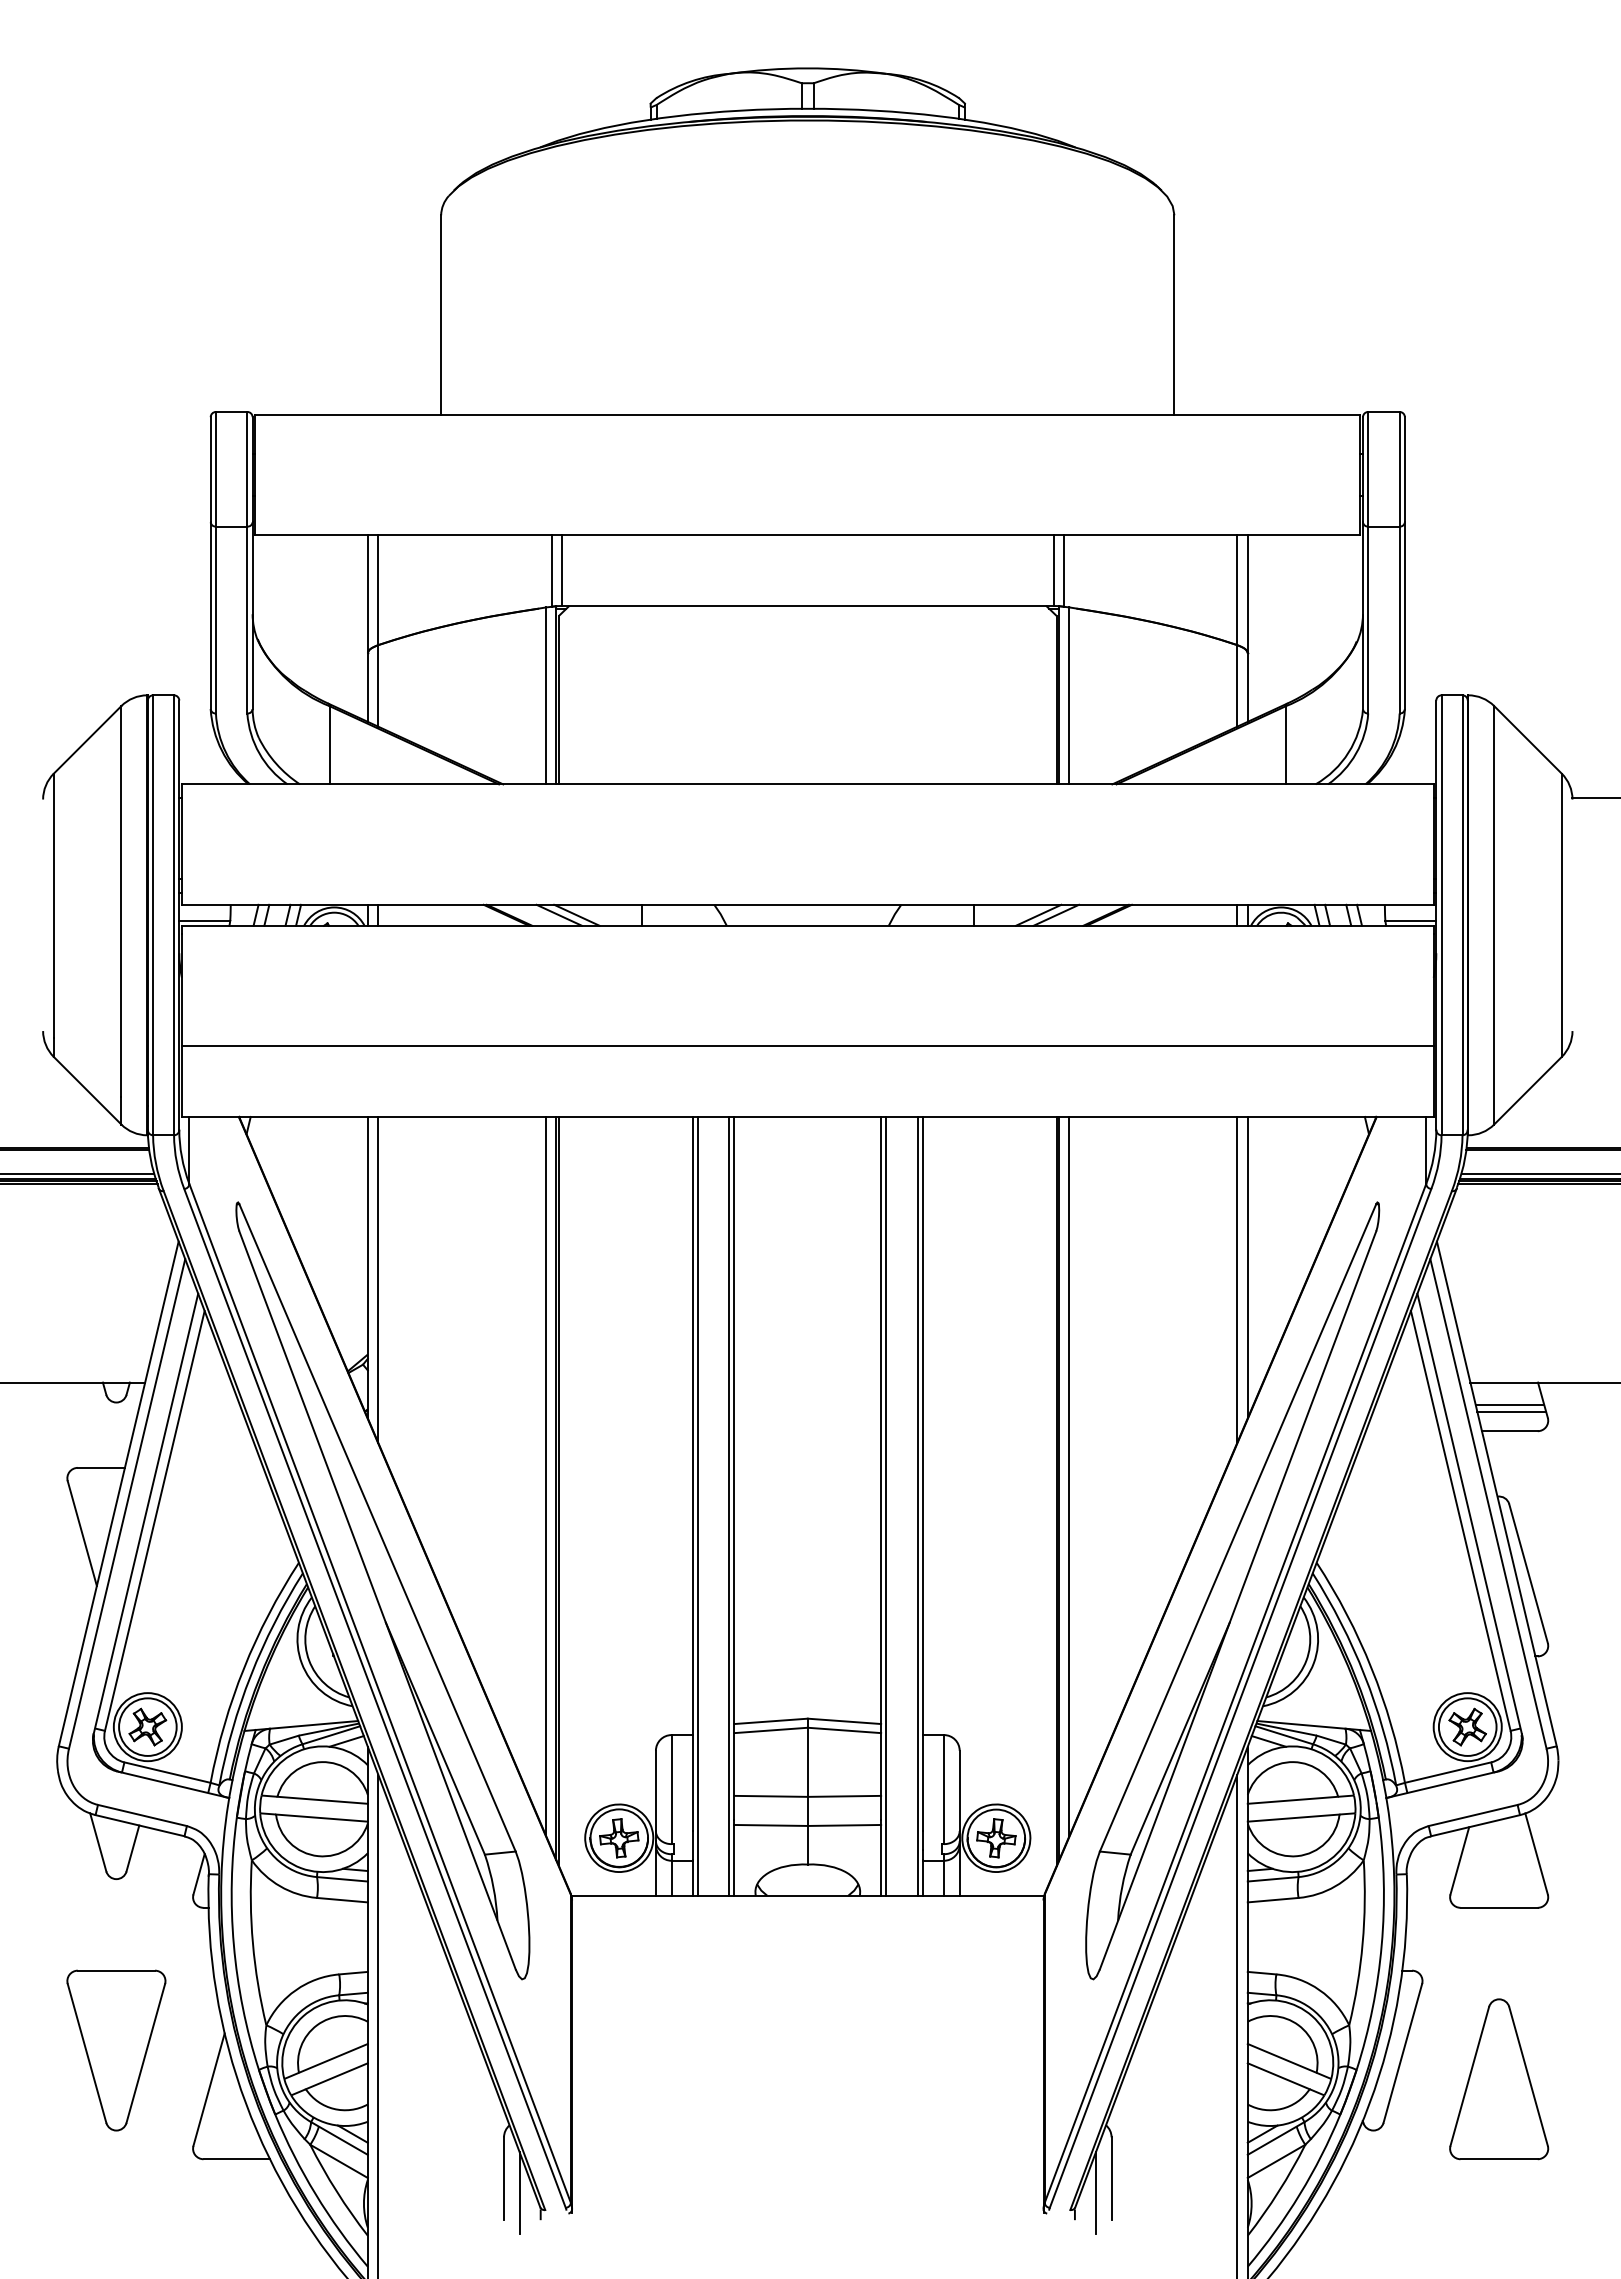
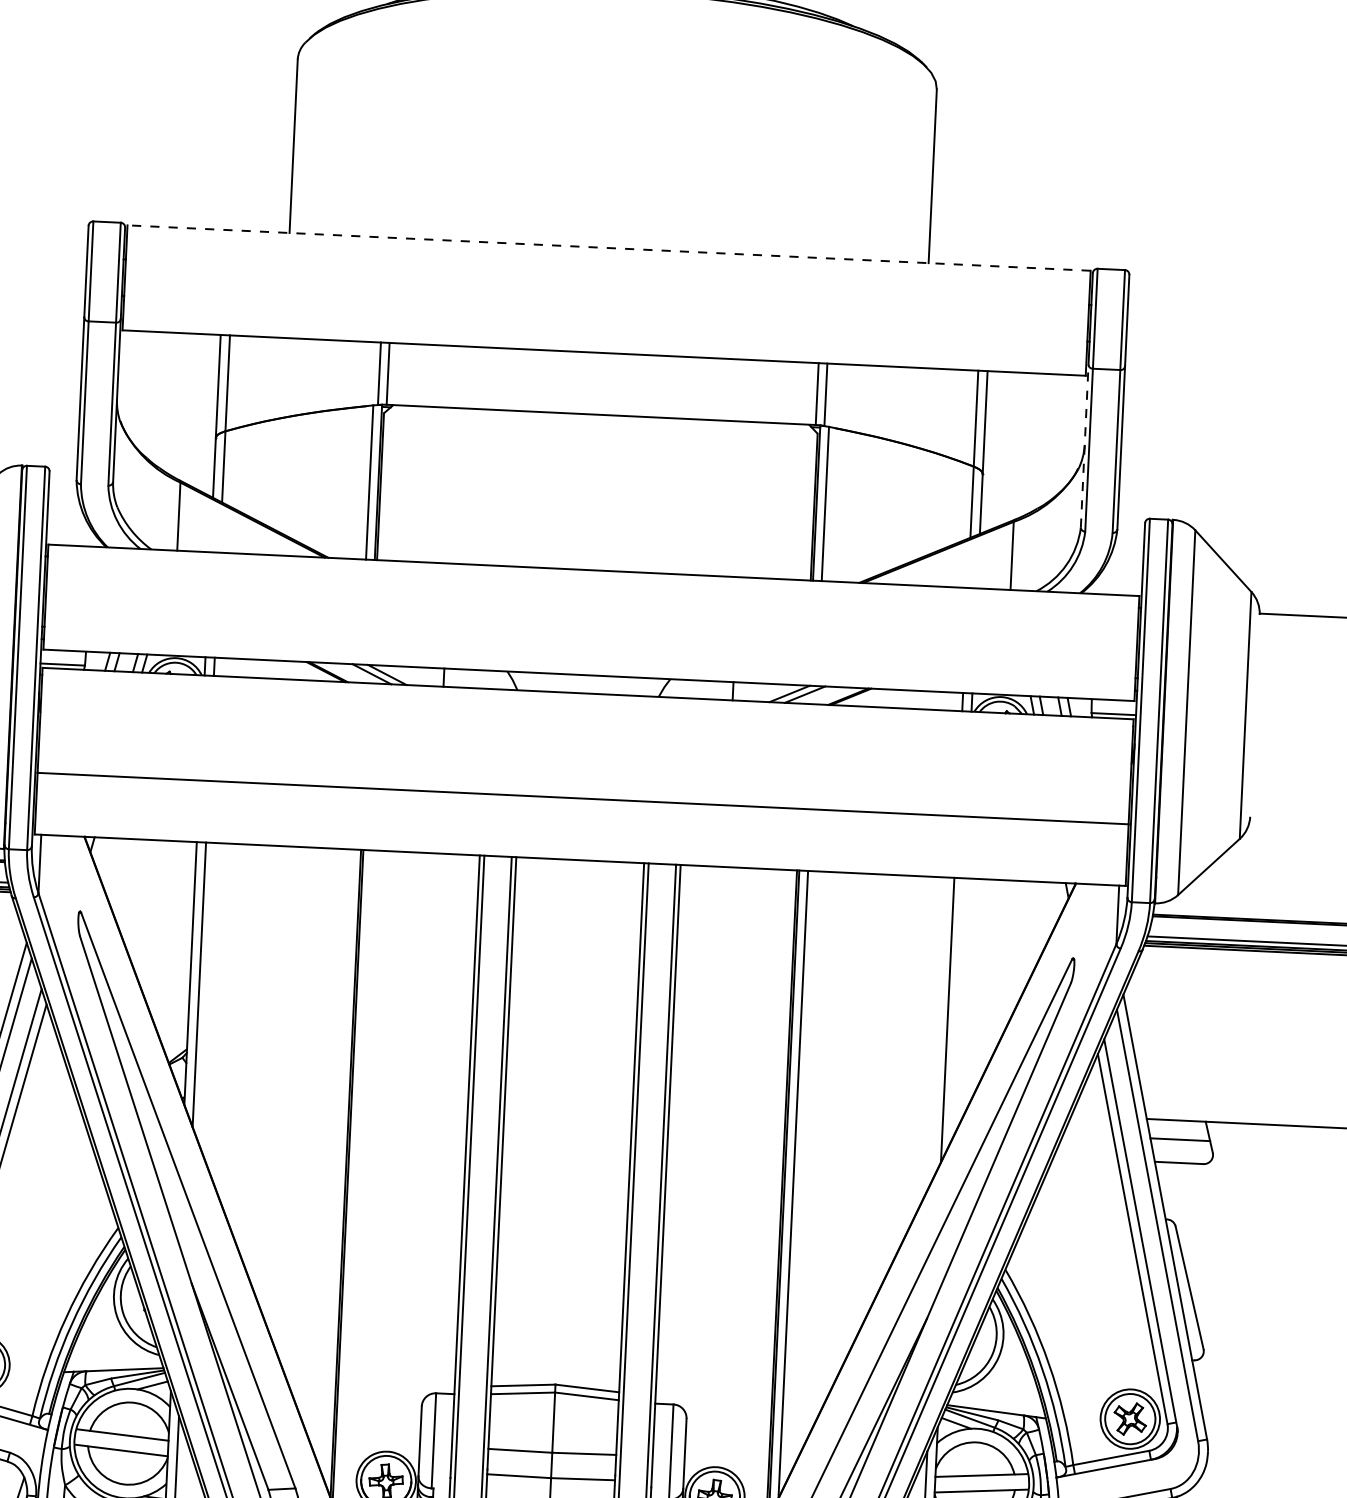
line: (807, 414) -> (608, 247), solid -> dashed
line: (1362, 615) -> (1084, 445), solid -> dashed
line: (1247, 1267) -> (957, 1009), removed
line: (1511, 1411) -> (1181, 1145), removed
line: (546, 1476) -> (337, 1162), removed

